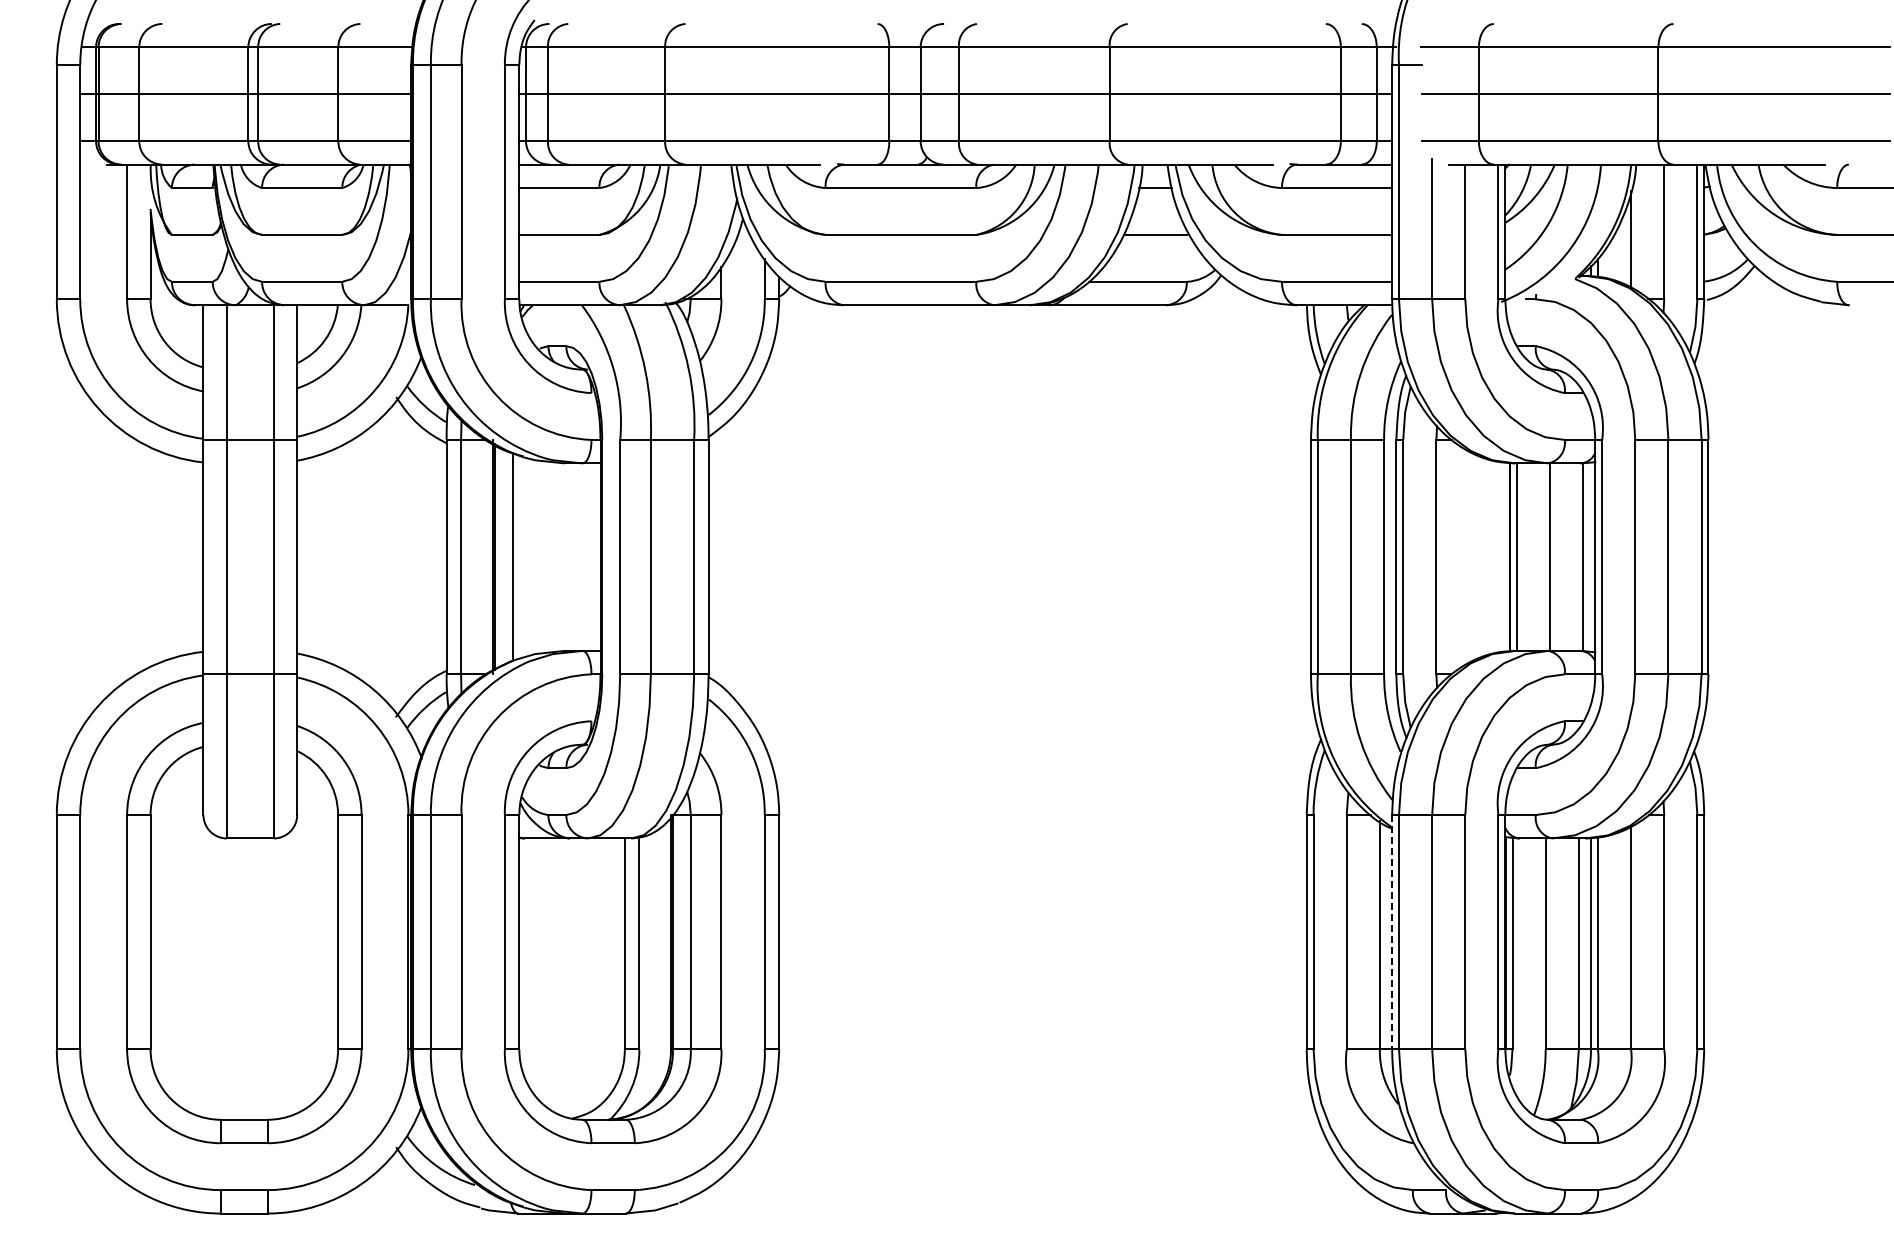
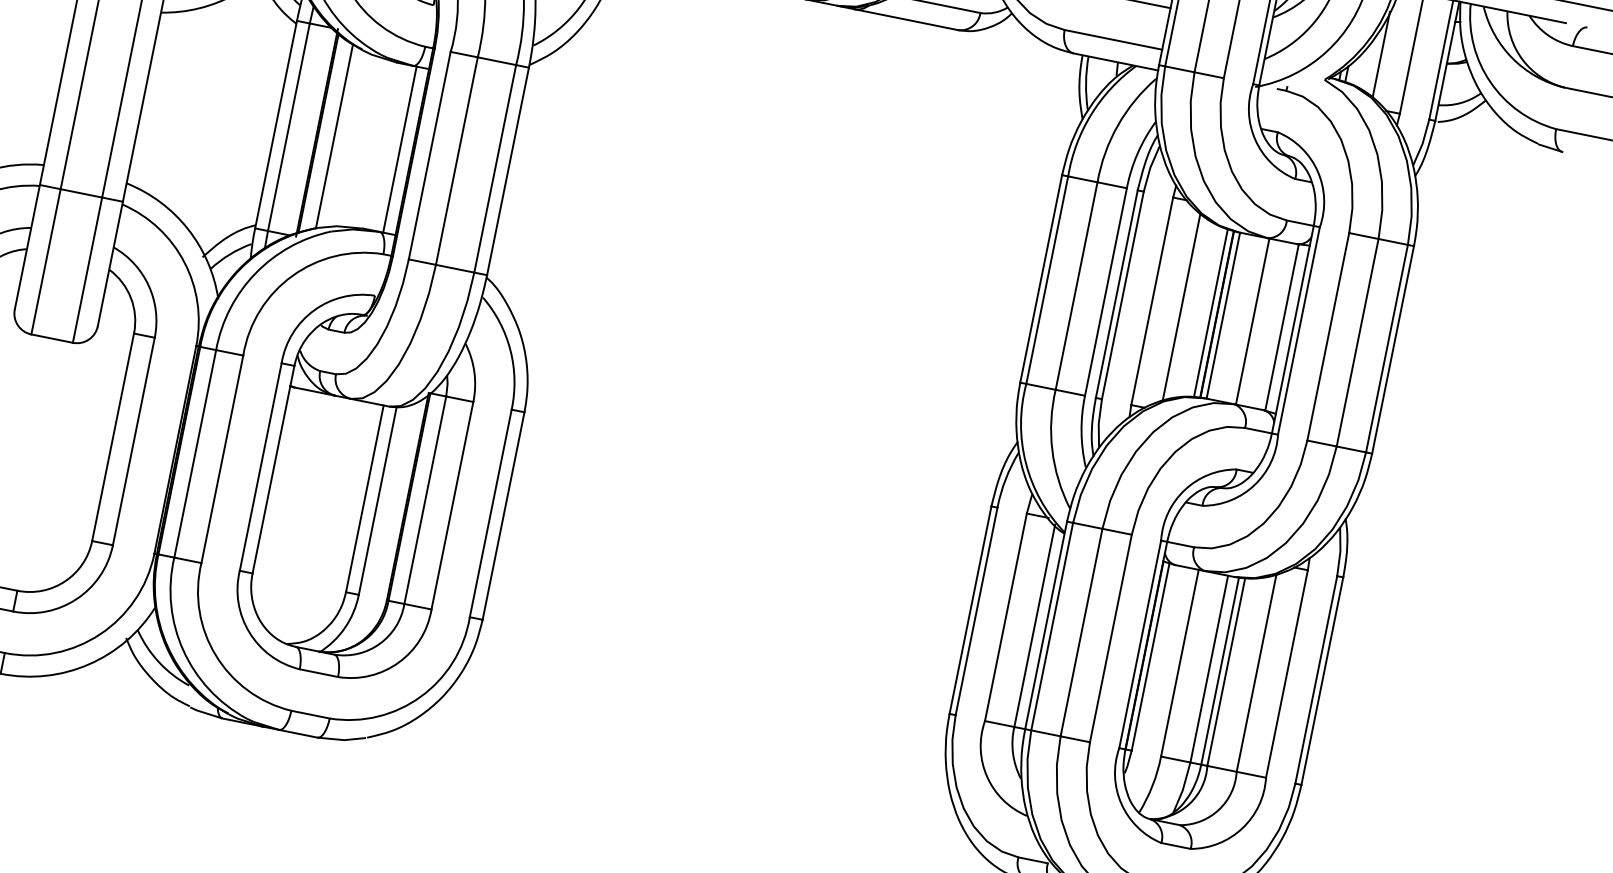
line: (586, 556) -> (400, 149), added
line: (1502, 556) -> (1210, 312), added
line: (1469, 557) -> (1181, 307), added
line: (1392, 932) -> (1046, 625), dashed -> solid

